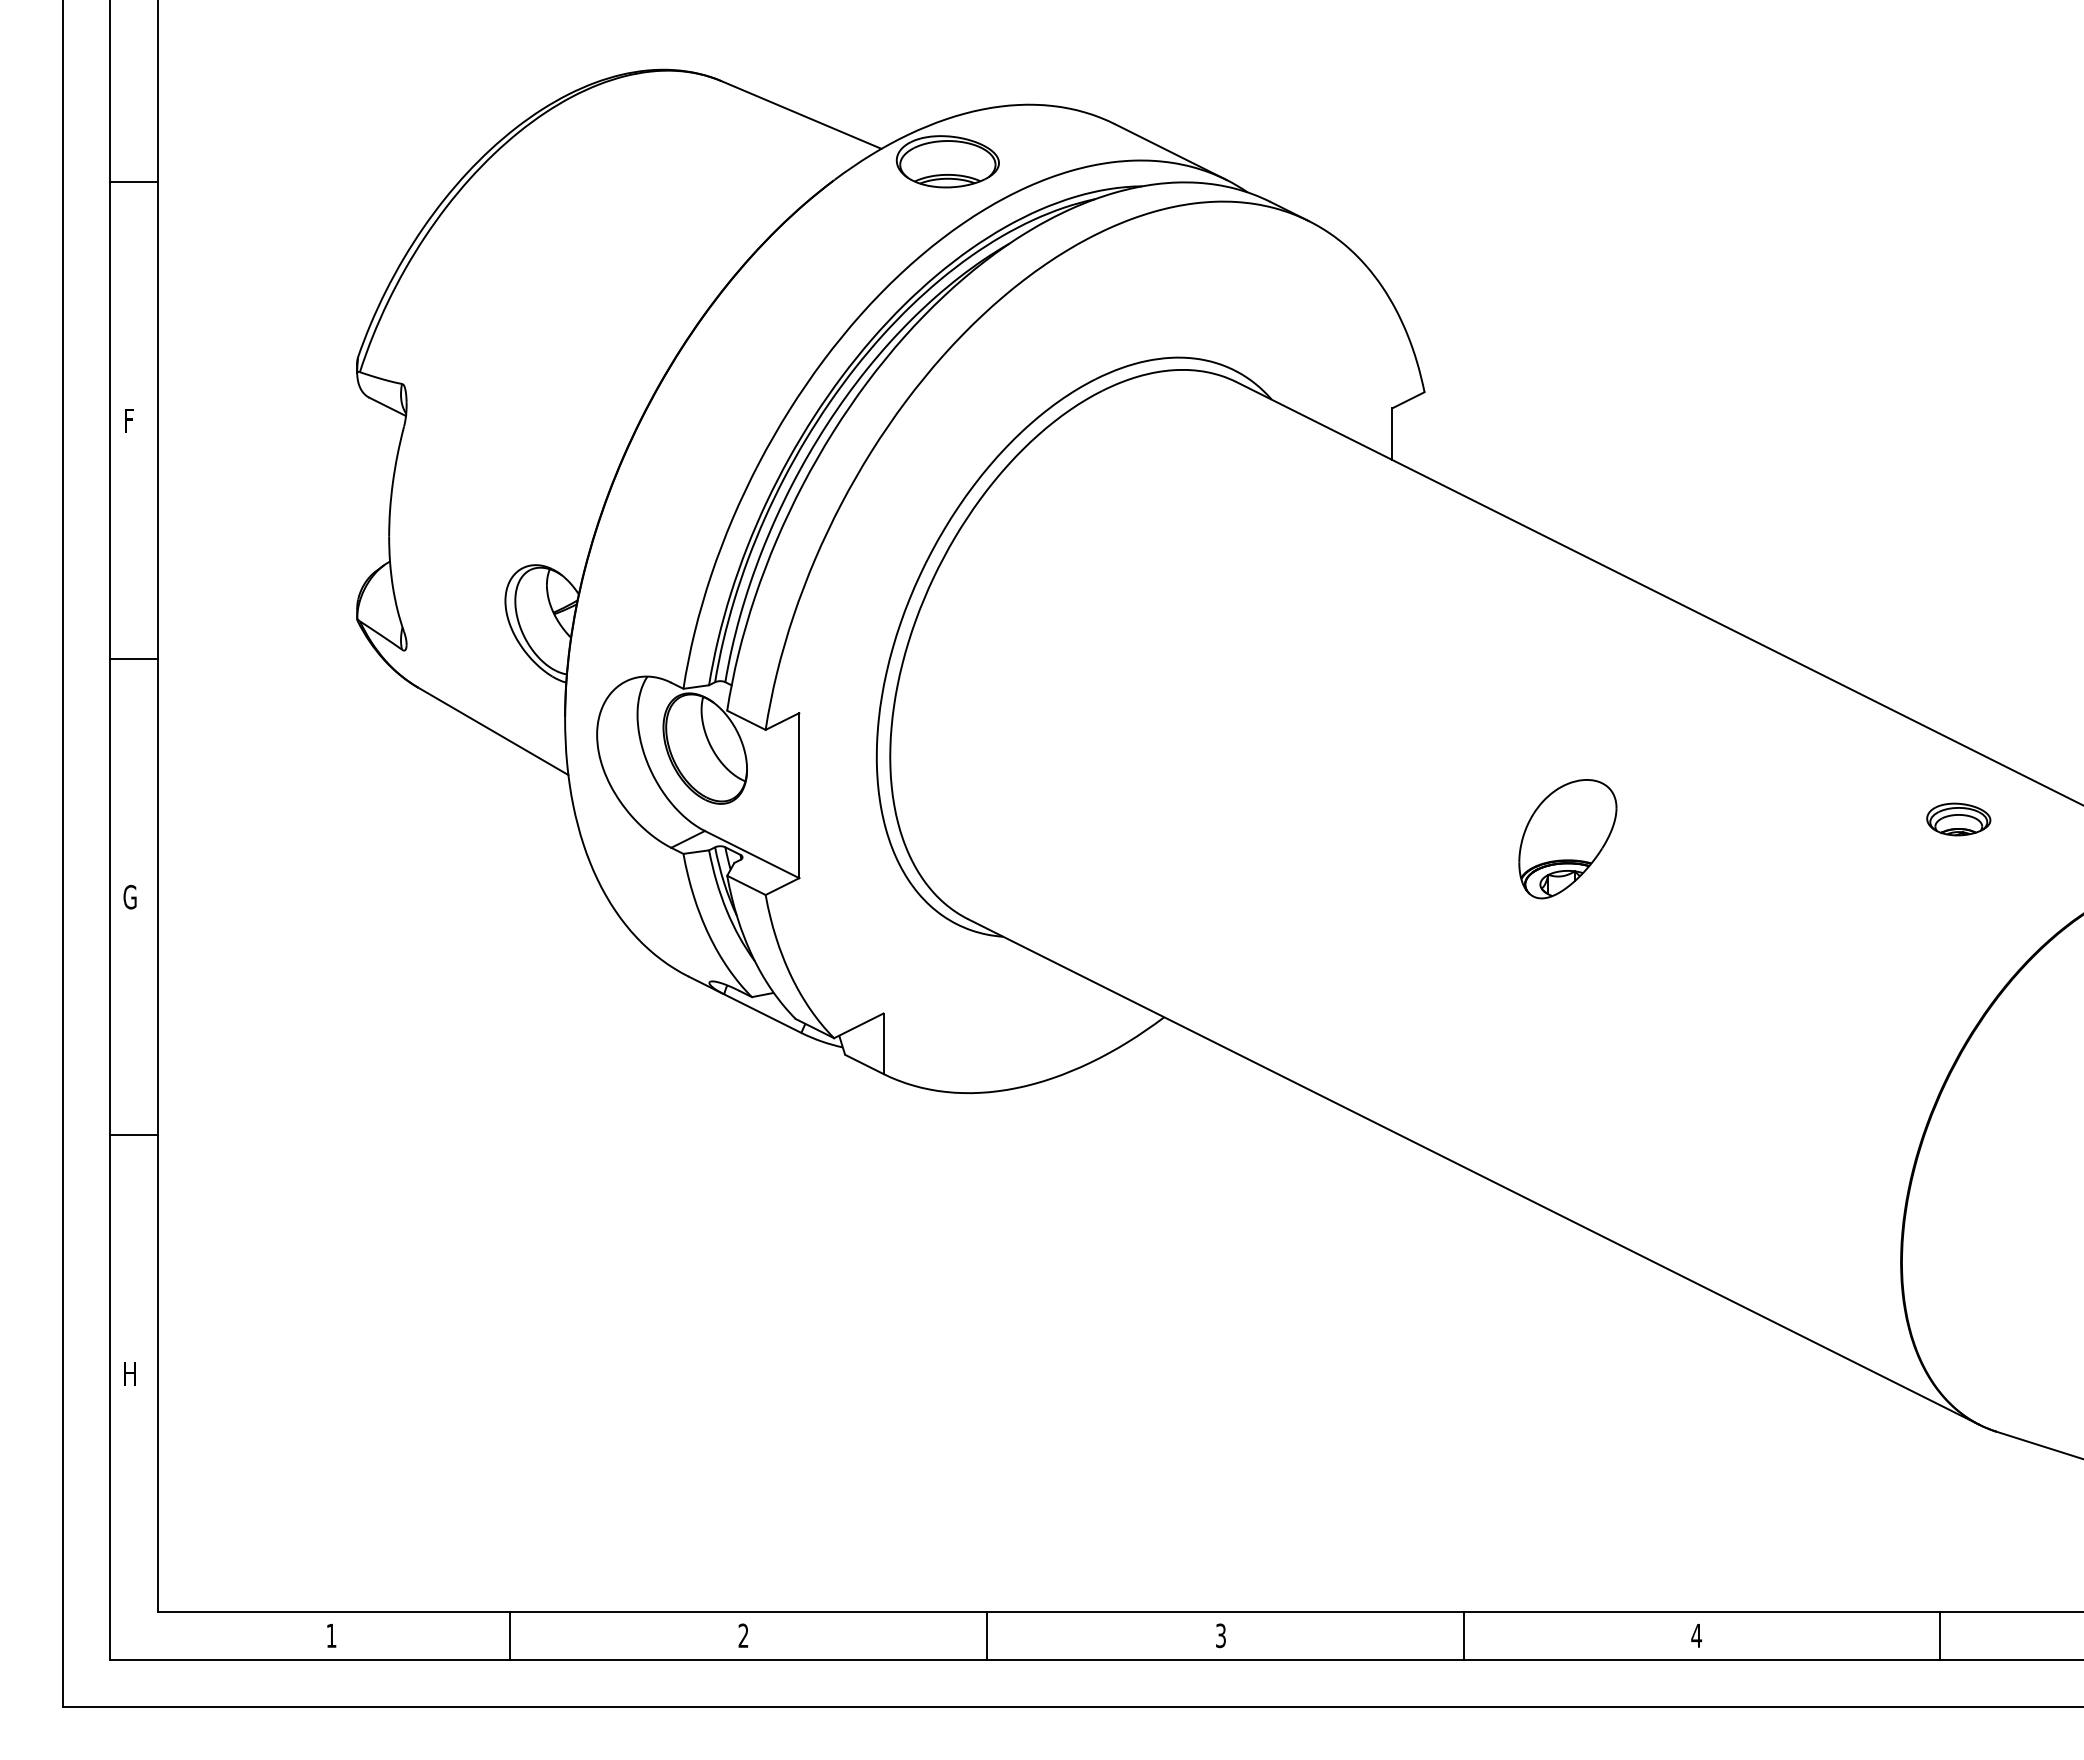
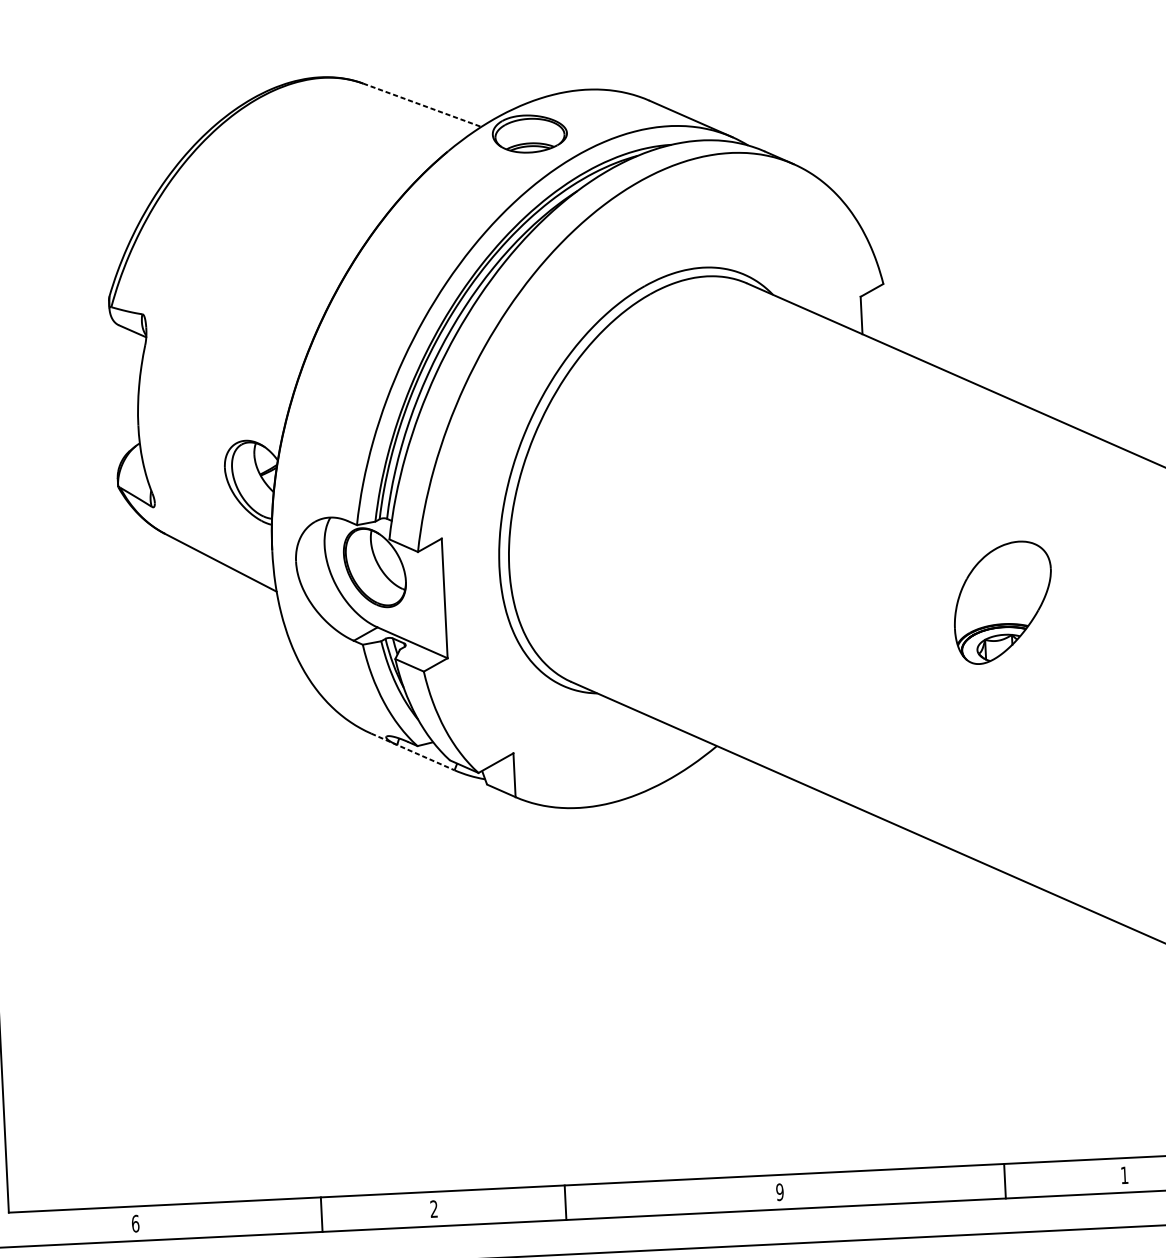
line: (801, 115) -> (422, 105), solid -> dashed
part: (1567, 839) -> (1002, 602), size x1.4
line: (745, 1004) -> (413, 751), solid -> dashed
text: (331, 1635) -> (135, 1223), 1 -> 6
line: (510, 1635) -> (321, 1214), moved
line: (987, 1635) -> (565, 1202), moved
text: (1220, 1635) -> (779, 1192), 3 -> 9
line: (1463, 1635) -> (1004, 1180), moved
text: (1696, 1635) -> (1124, 1175), 4 -> 1

